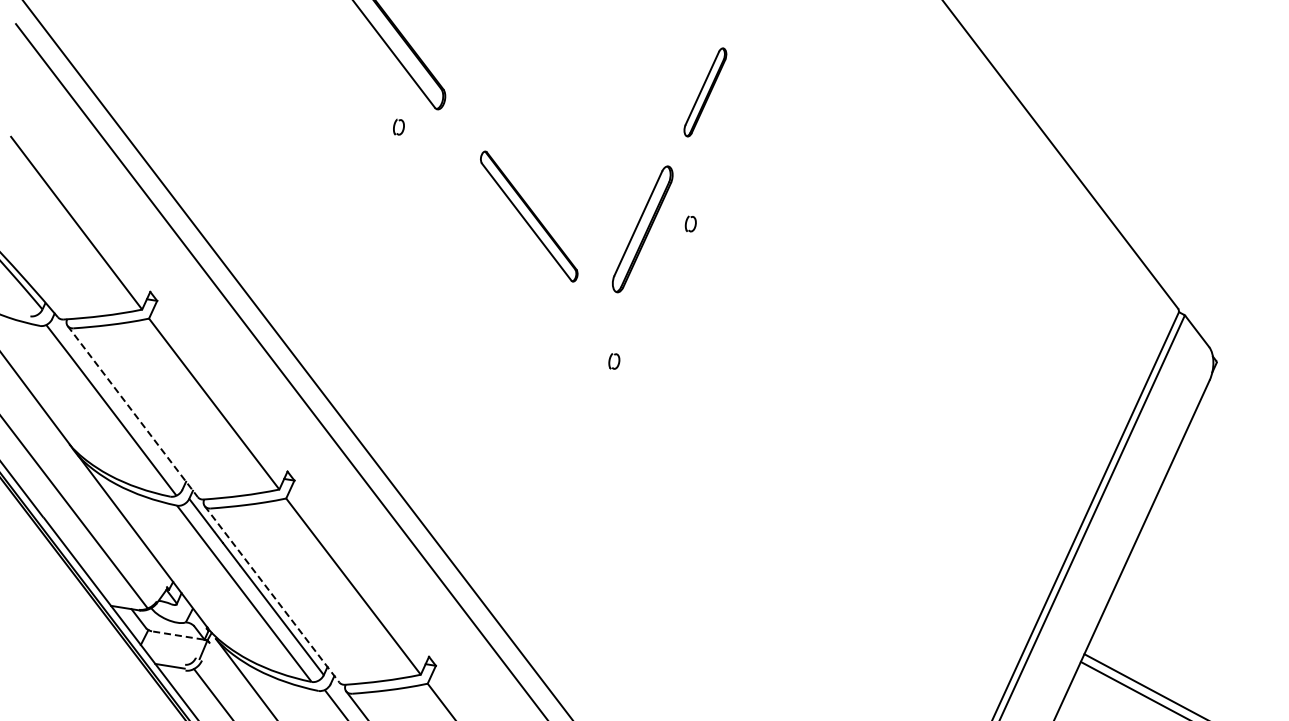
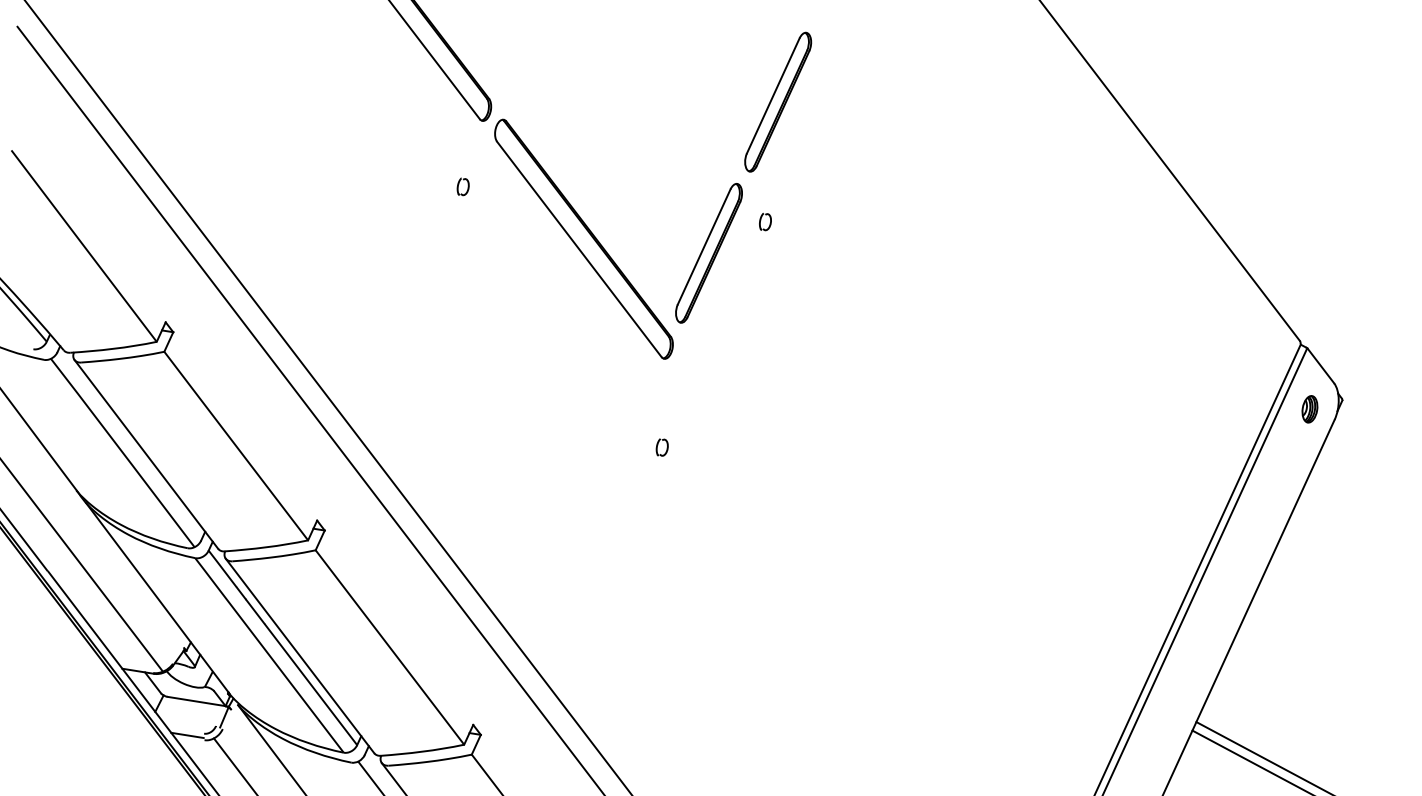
part: (705, 92) -> (778, 102), size x1.43
part: (398, 126) -> (462, 186), moved
part: (528, 216) -> (583, 239), size x1.67
part: (690, 223) -> (765, 221), moved
part: (614, 361) -> (662, 447), moved
part: (1186, 370) -> (1309, 409), added
line: (132, 411) -> (146, 454), dashed -> solid
line: (272, 594) -> (300, 656), dashed -> solid
line: (177, 635) -> (195, 701), dashed -> solid

